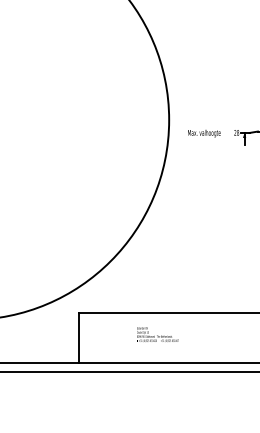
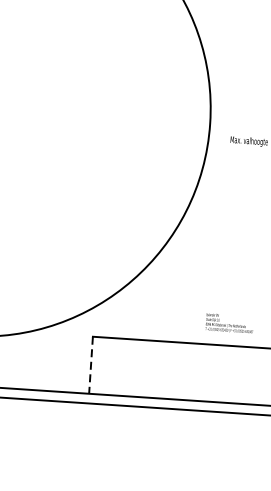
text: (157, 334) -> (229, 323), moved
line: (78, 338) -> (90, 365), solid -> dashed

